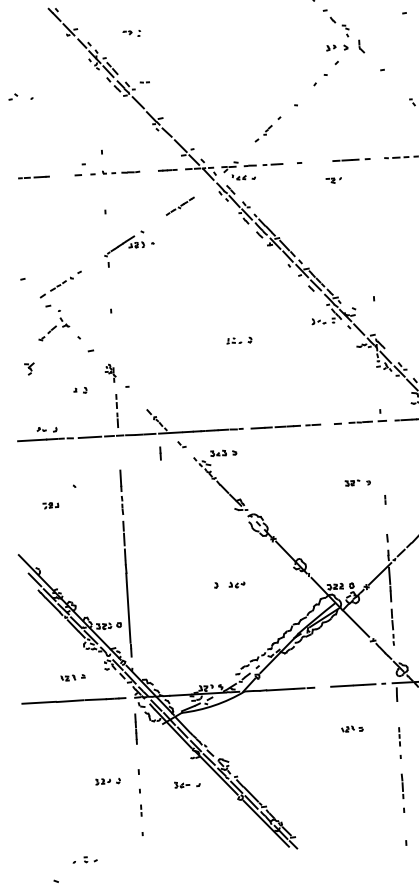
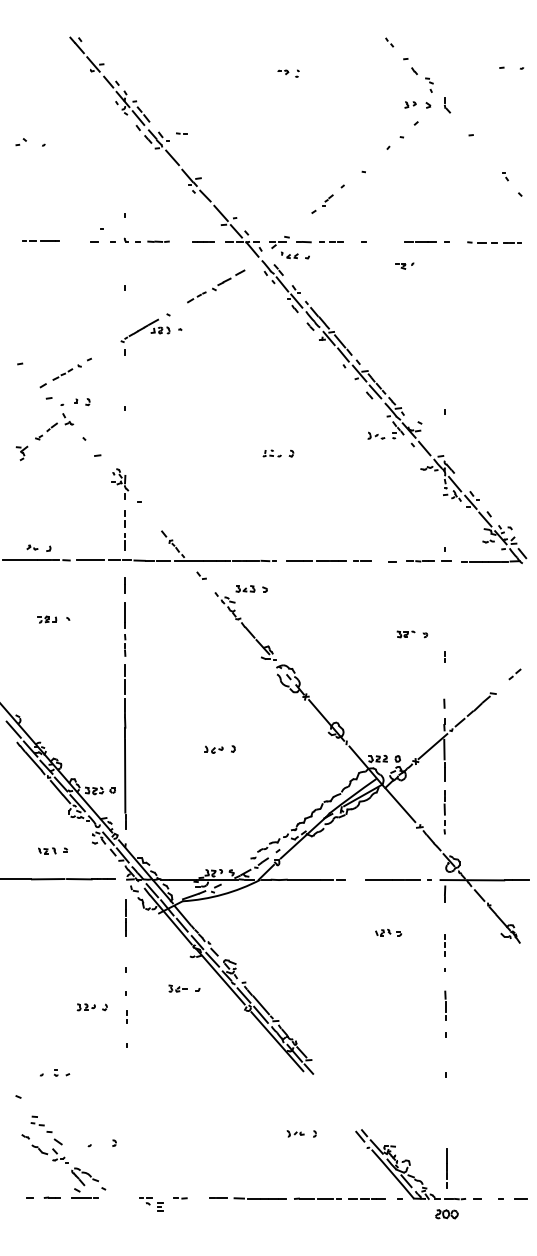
part: (131, 33) -> (288, 73), moved
part: (180, 206) -> (216, 286), size x1.67
part: (29, 369) -> (21, 453), moved
part: (110, 372) -> (120, 483), size x1.43
part: (80, 390) -> (82, 402), moved
line: (160, 453) -> (124, 585), moved
part: (51, 505) -> (47, 619), moved
part: (236, 584) -> (213, 749), moved
part: (107, 781) -> (91, 1007), moved

